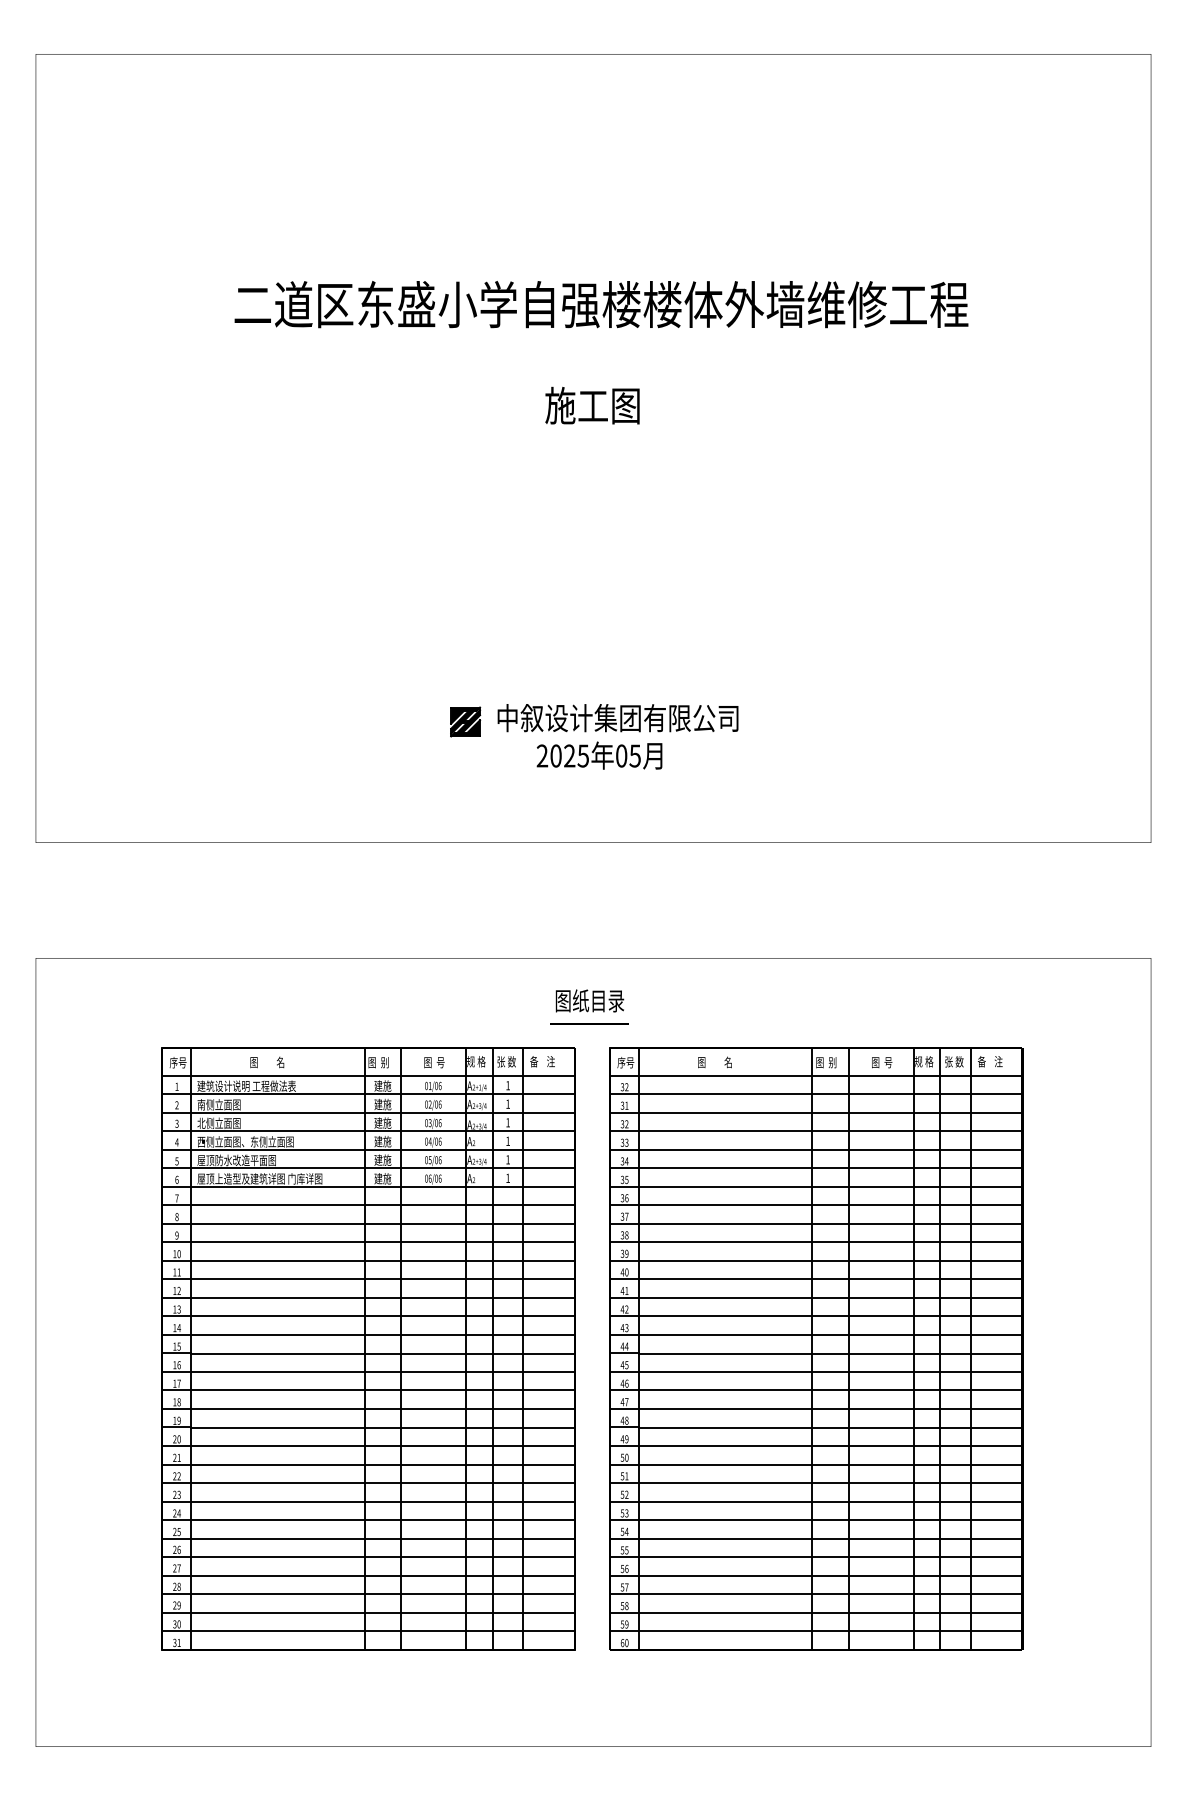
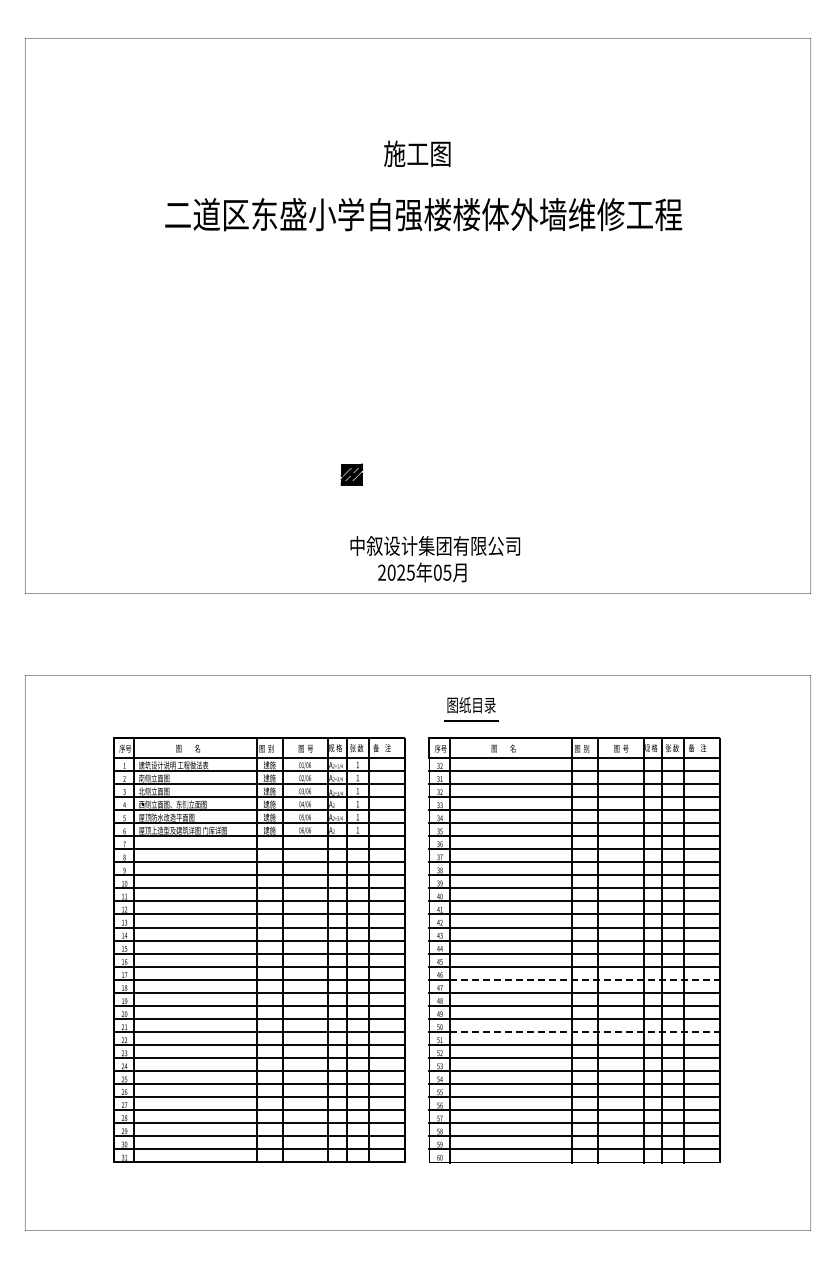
text: (592, 405) -> (417, 153), moved
part: (465, 721) -> (351, 474), moved
text: (618, 737) -> (435, 559), moved
text: (589, 1006) -> (471, 709), moved
line: (831, 1390) -> (585, 979), solid -> dashed
line: (831, 1463) -> (585, 1031), solid -> dashed

